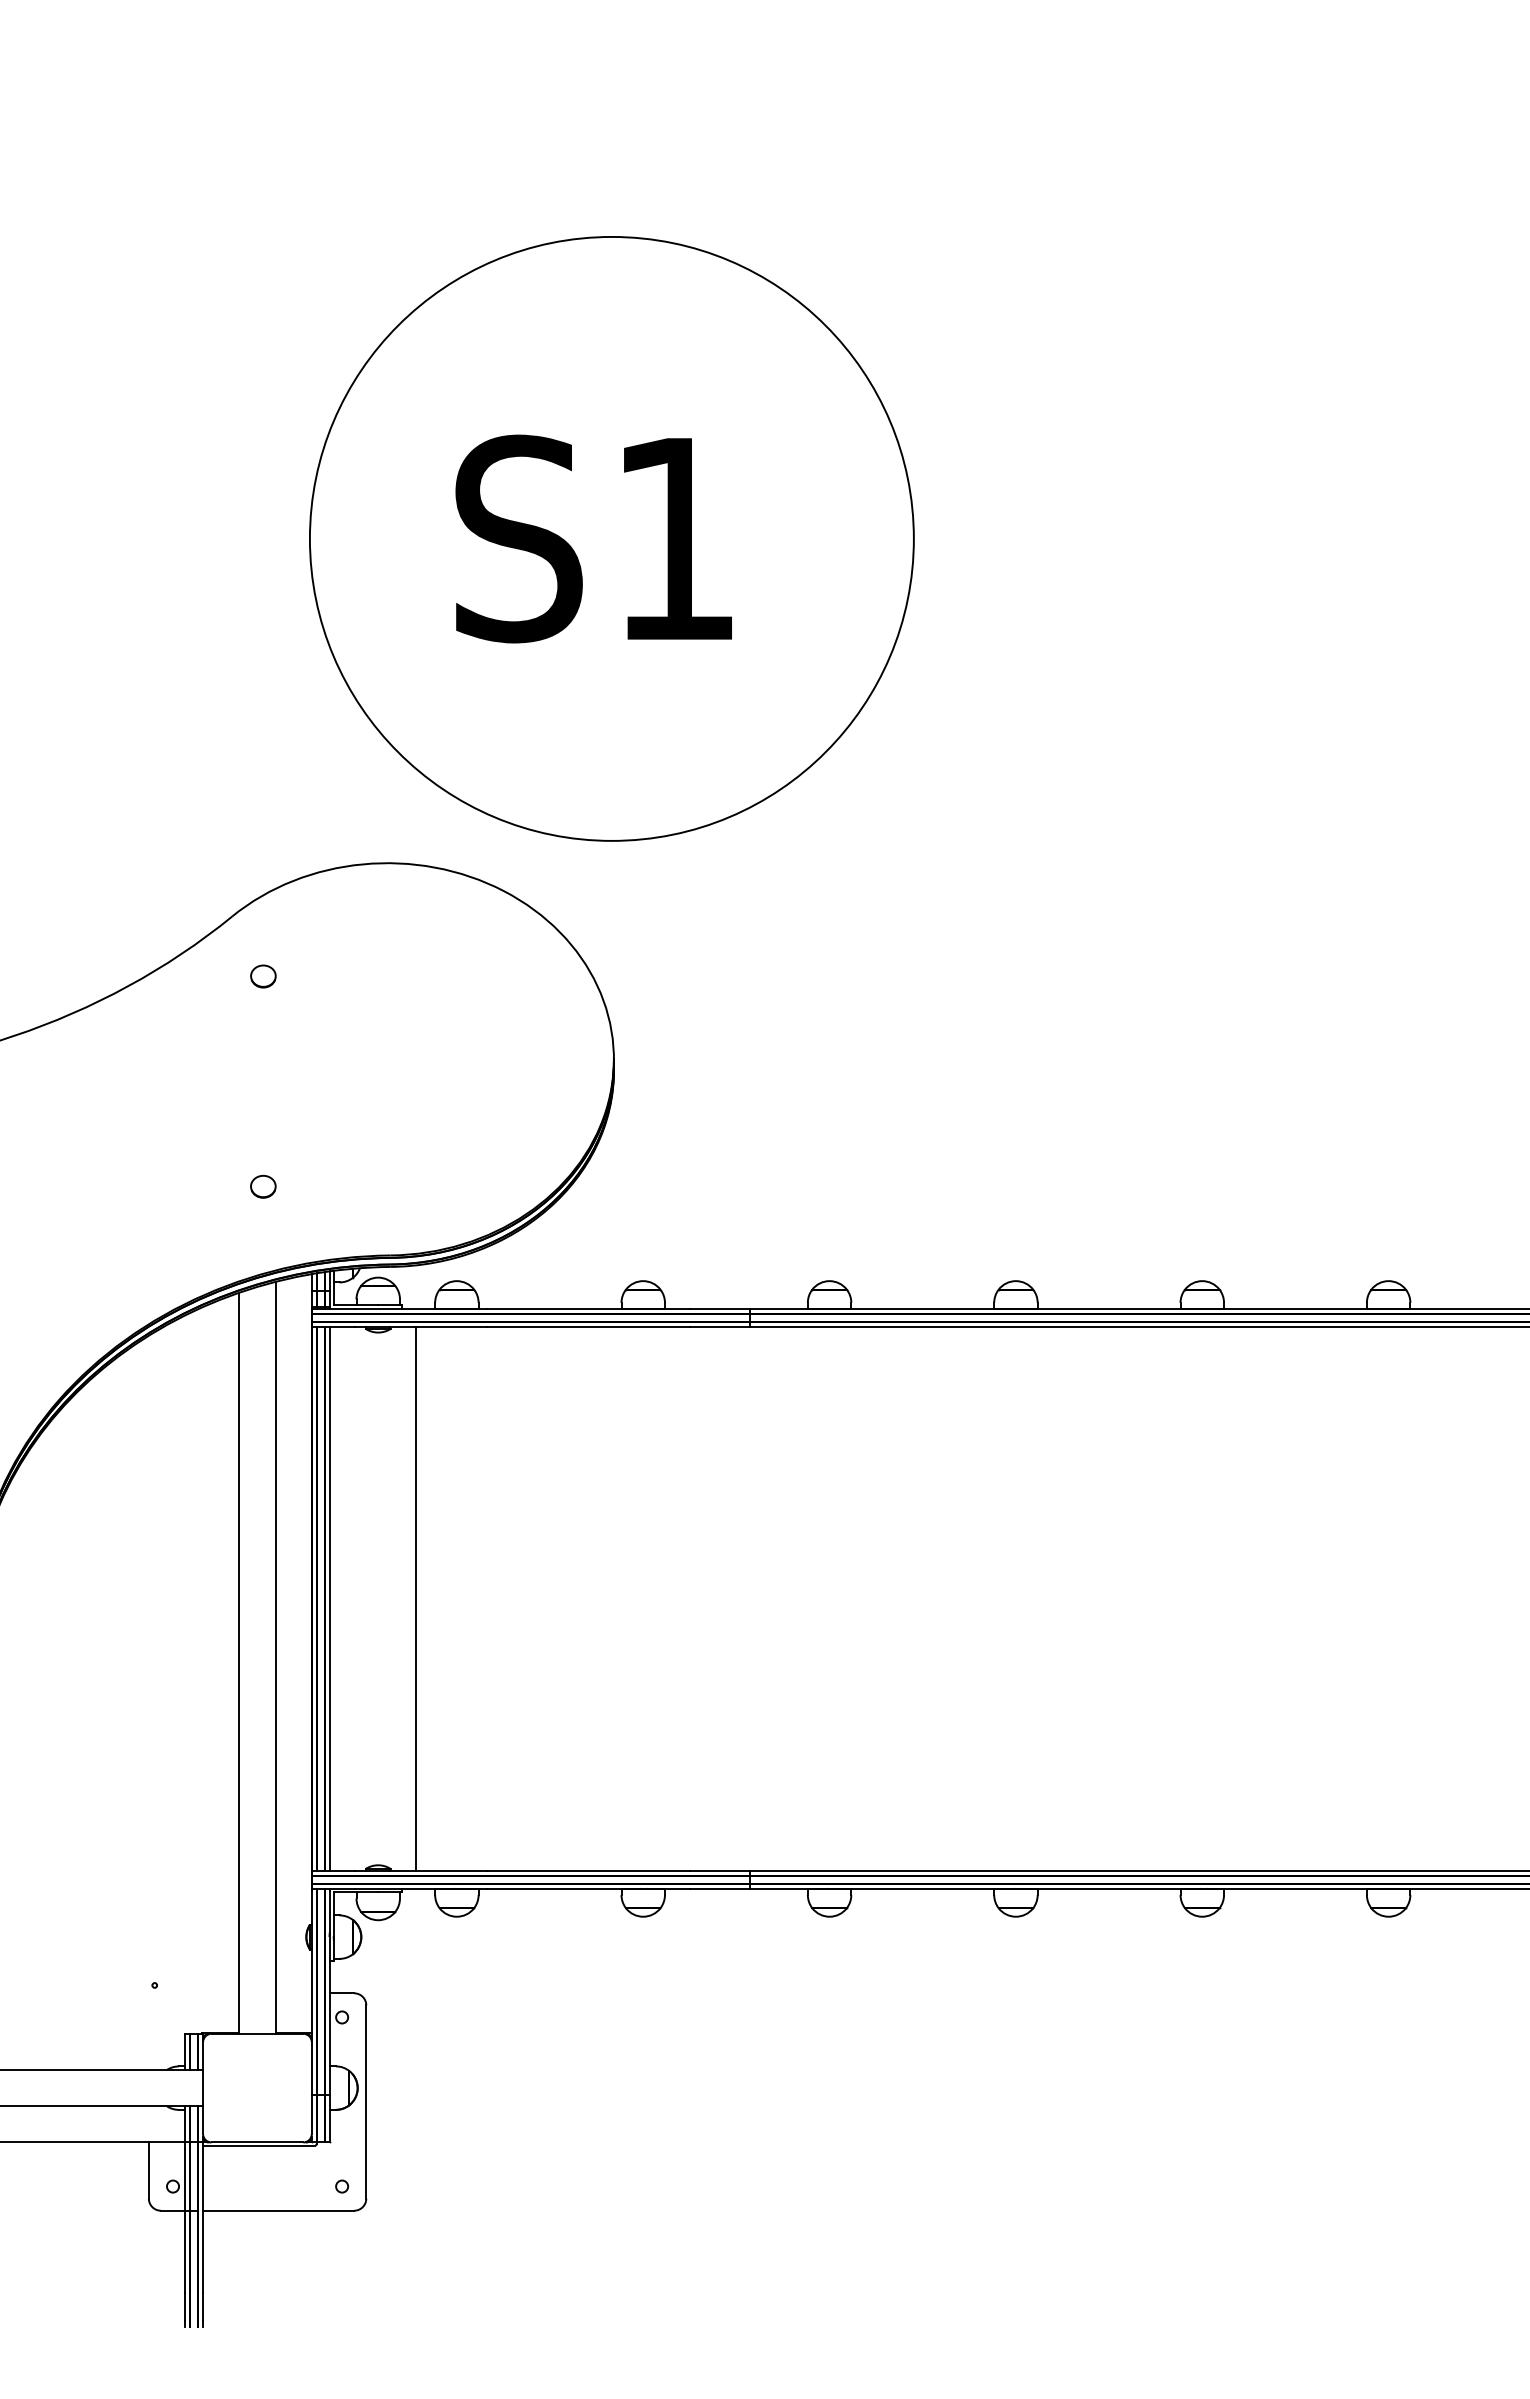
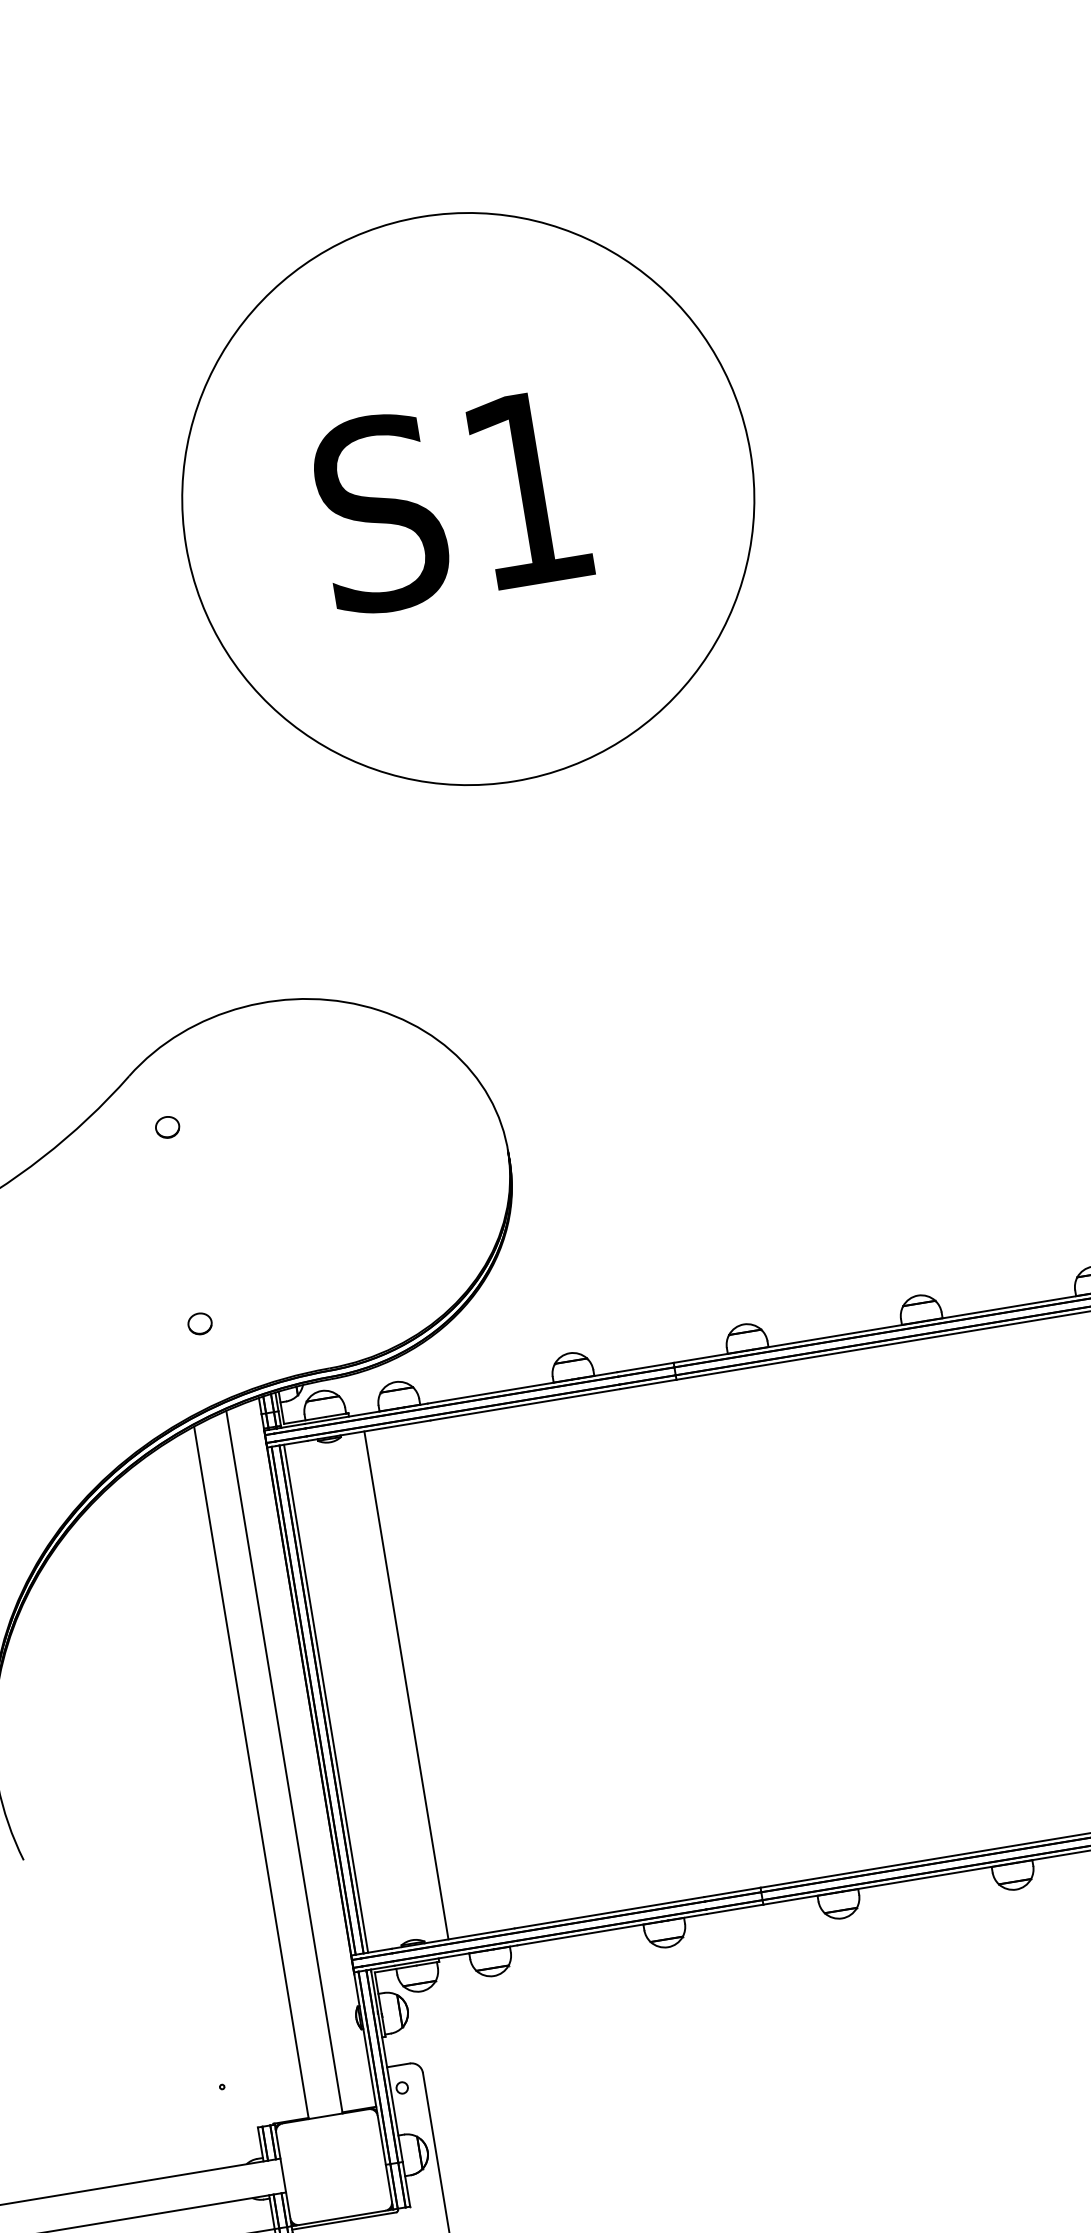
part: (611, 538) -> (467, 498), moved

